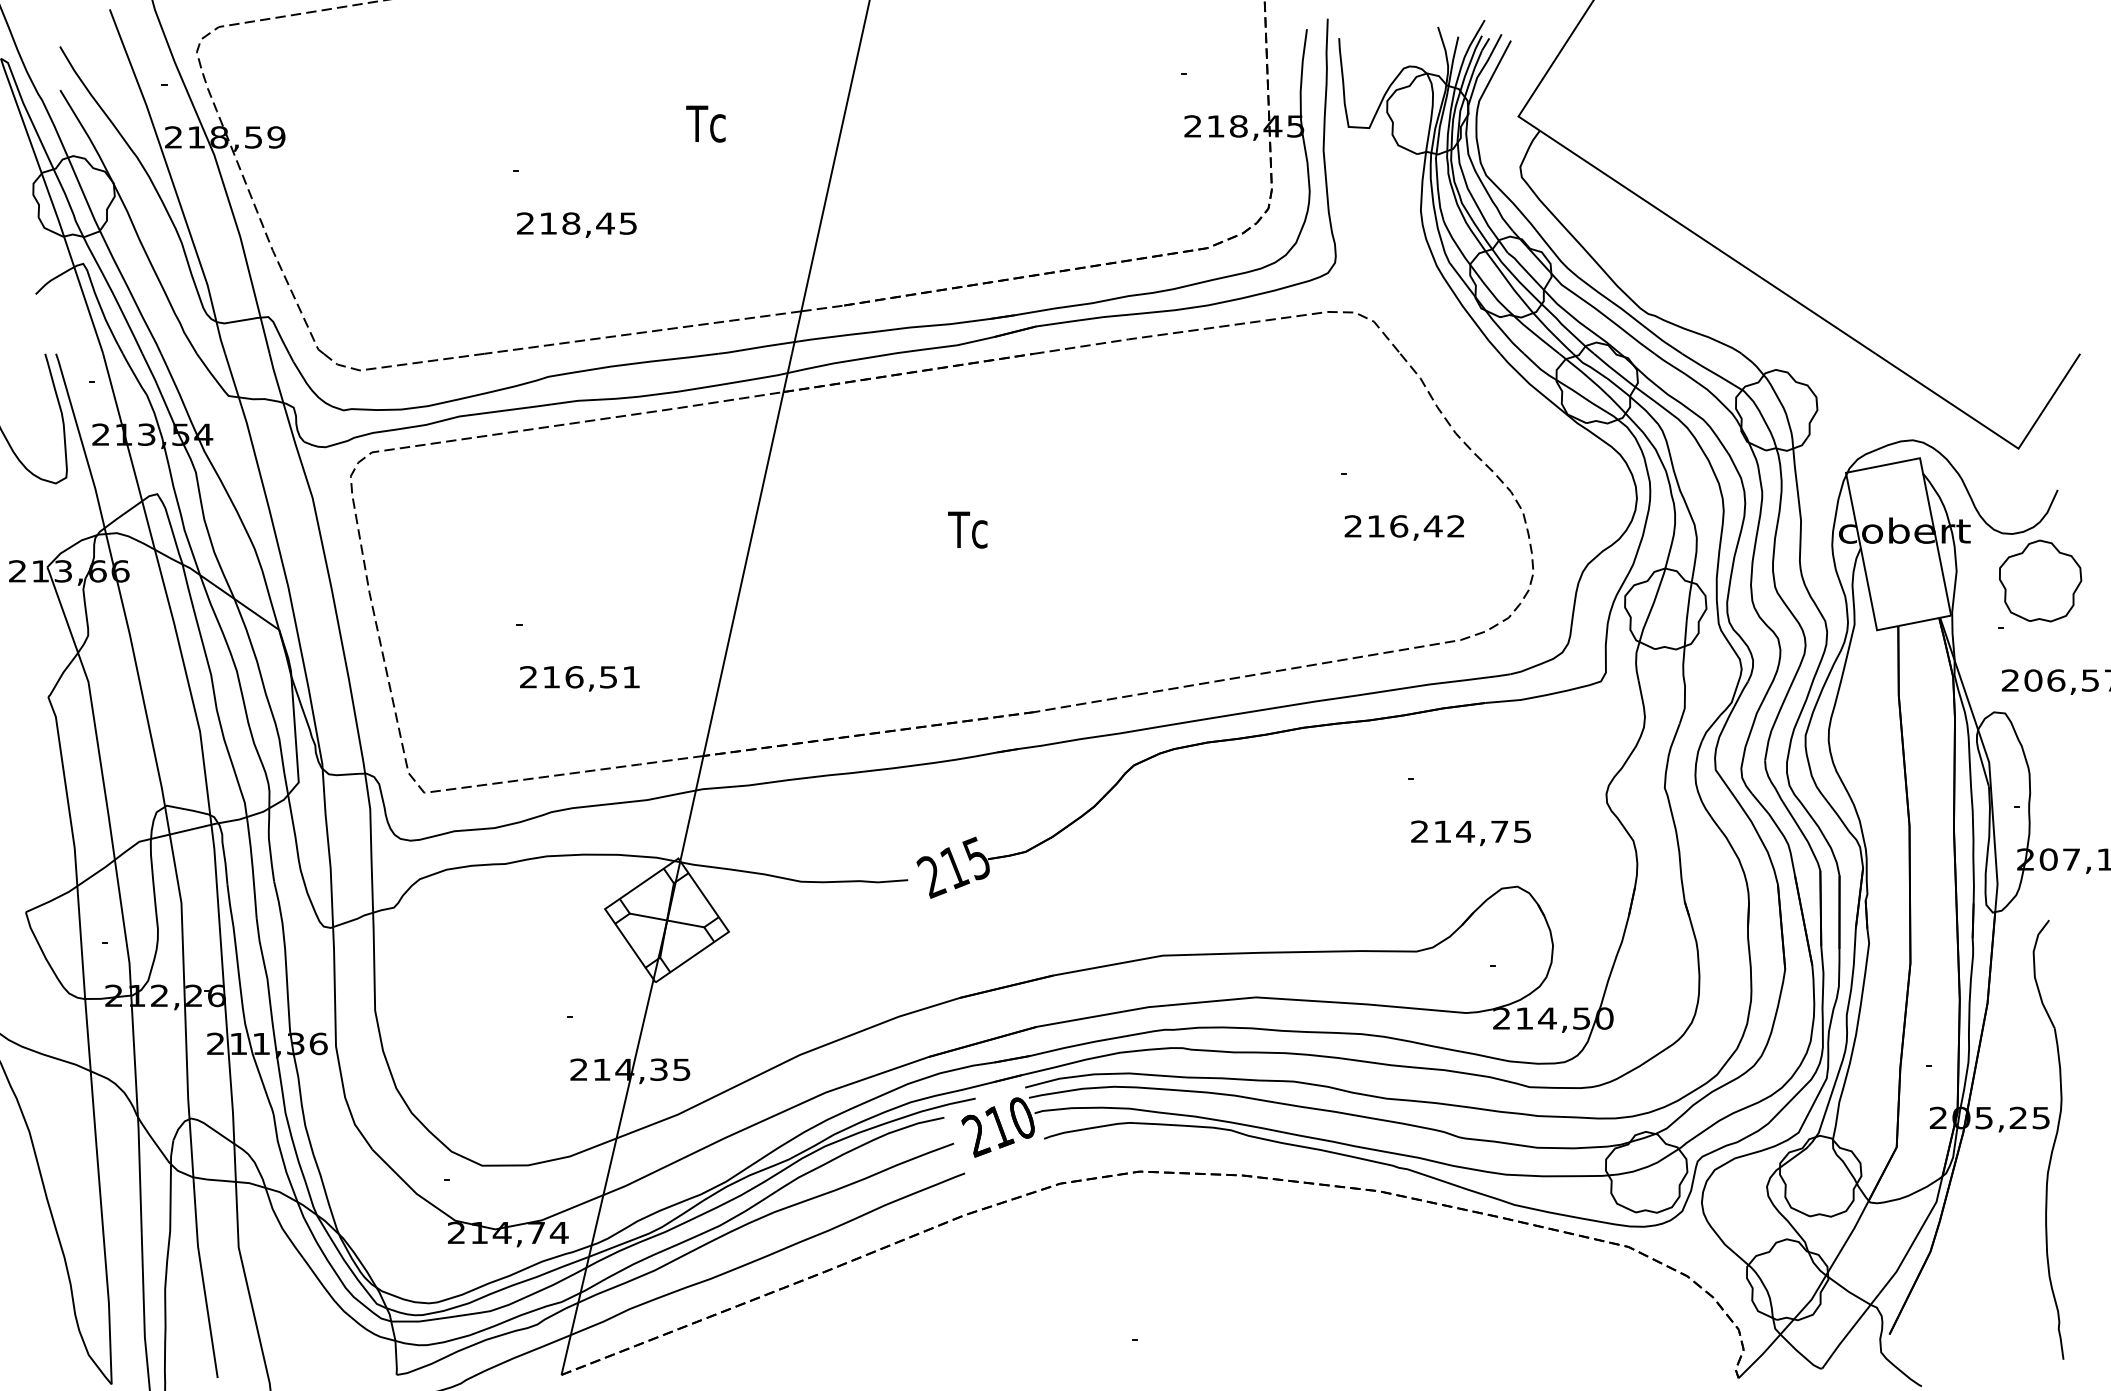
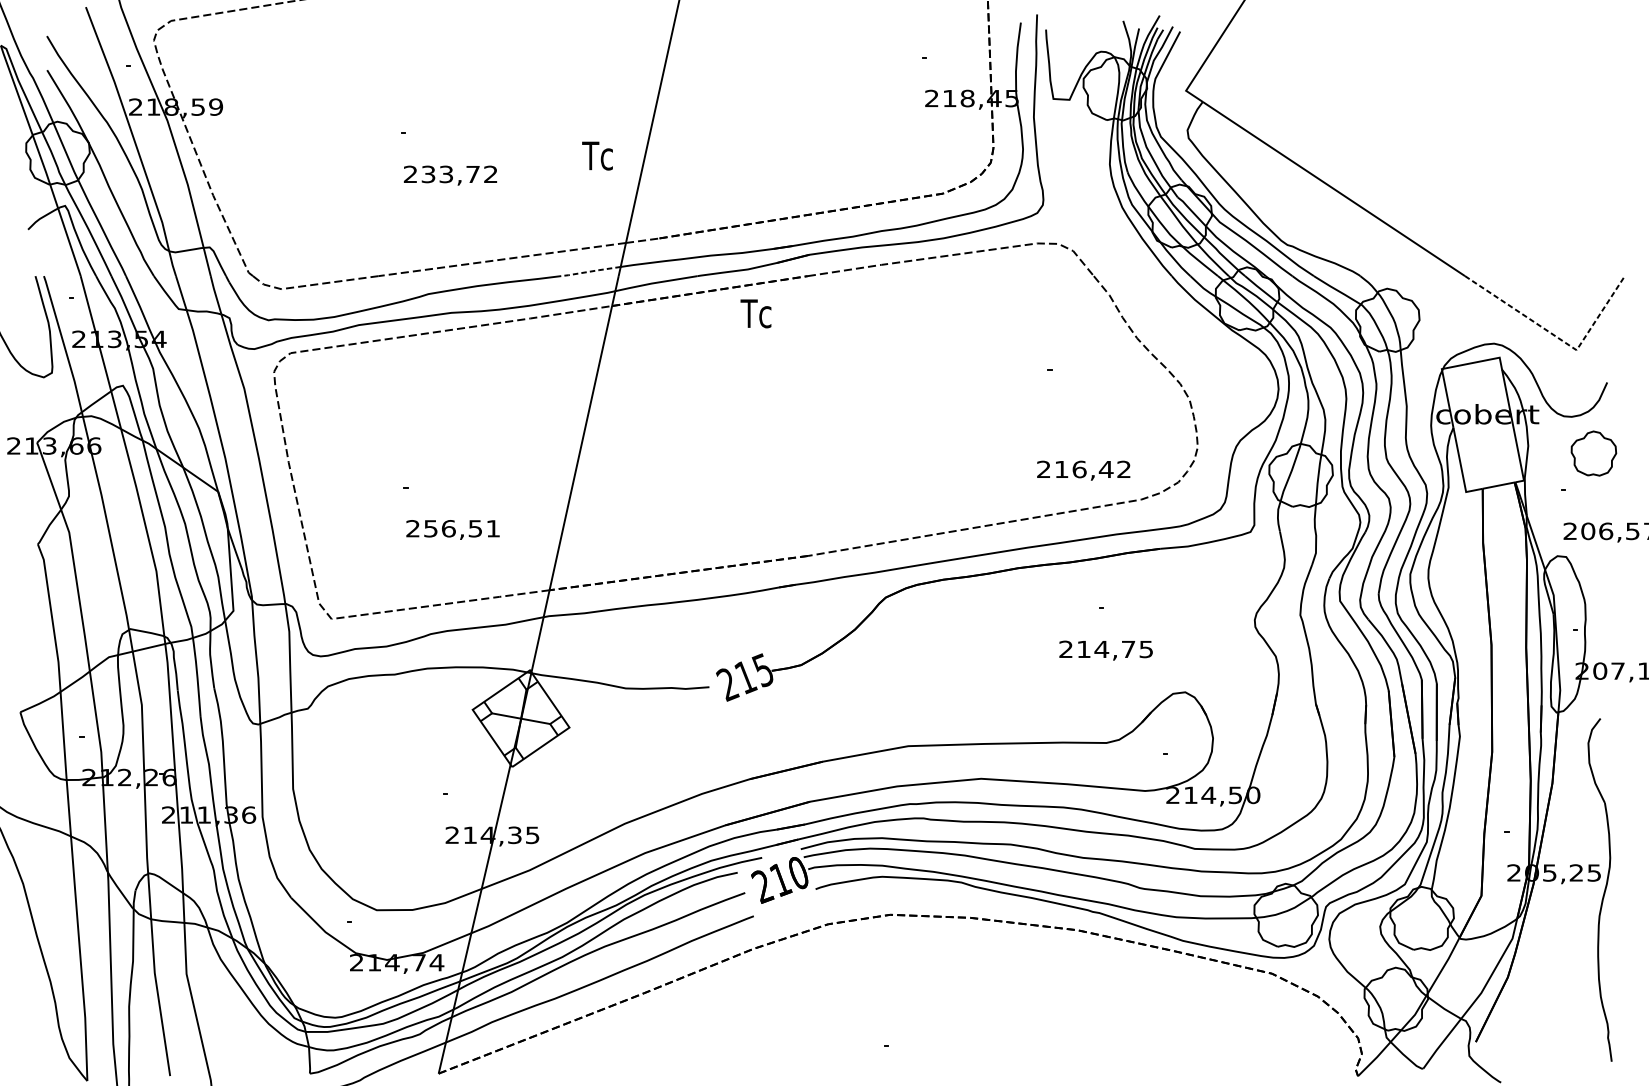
text: (705, 123) -> (597, 155), moved
text: (587, 223) -> (458, 174), 218,45 -> 233,72
line: (756, 347) -> (590, 271), solid -> dashed
line: (1995, 433) -> (1558, 338), solid -> dashed
text: (1403, 527) -> (1083, 470), moved
text: (967, 529) -> (755, 313), moved
part: (2040, 580) -> (1593, 453), size x0.7
text: (551, 677) -> (430, 528), 216,51 -> 256,51
text: (1470, 833) -> (1105, 650), moved

